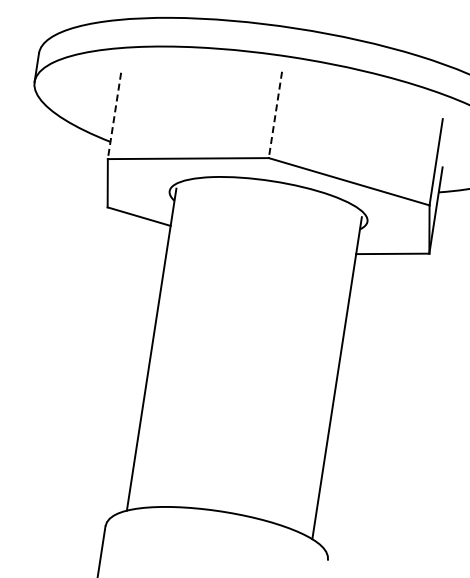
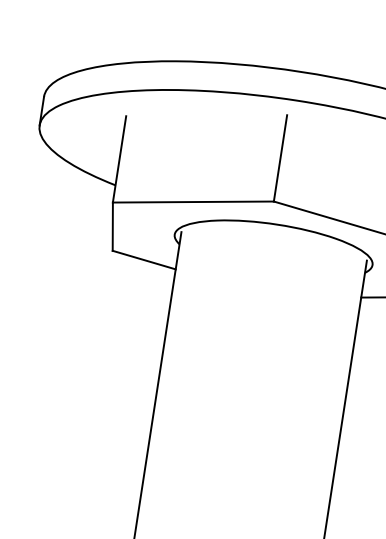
line: (275, 114) -> (280, 157), dashed -> solid
line: (114, 115) -> (119, 158), dashed -> solid

